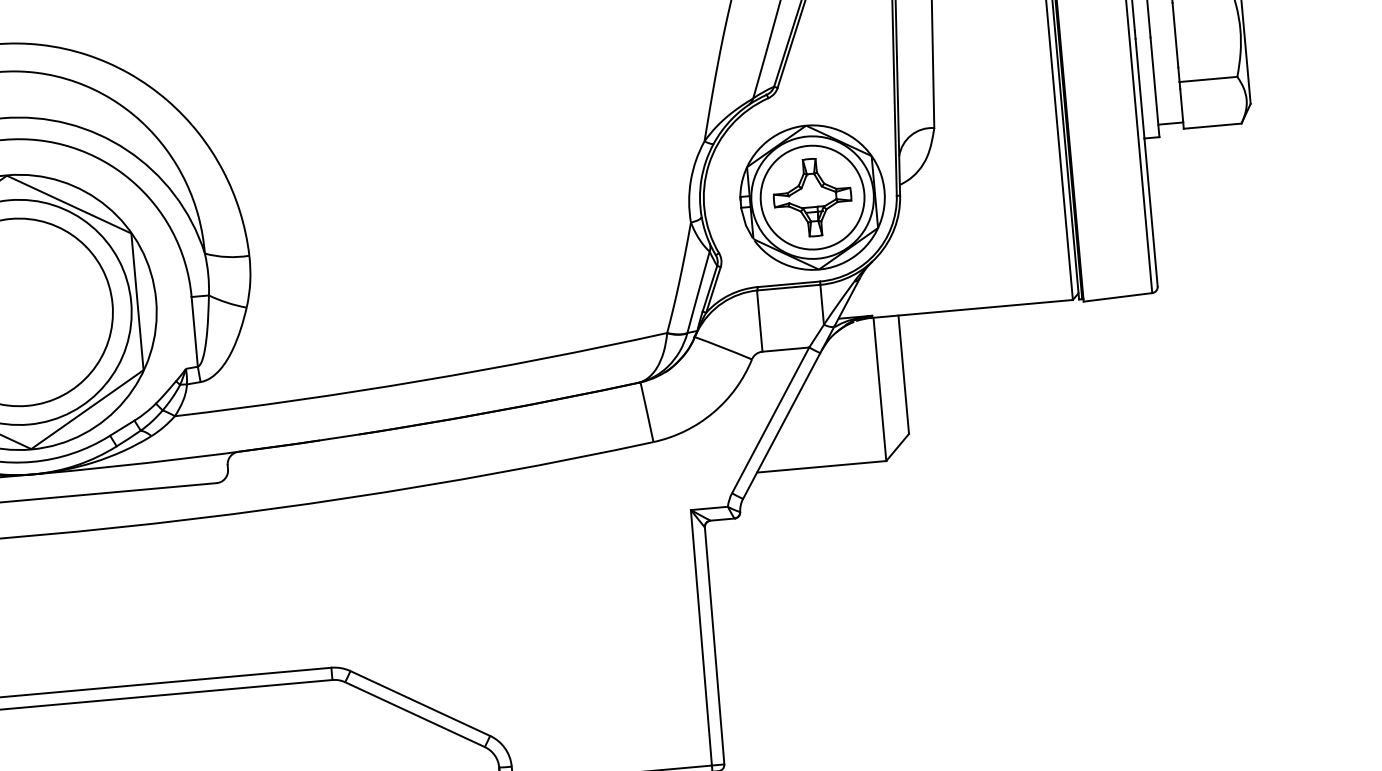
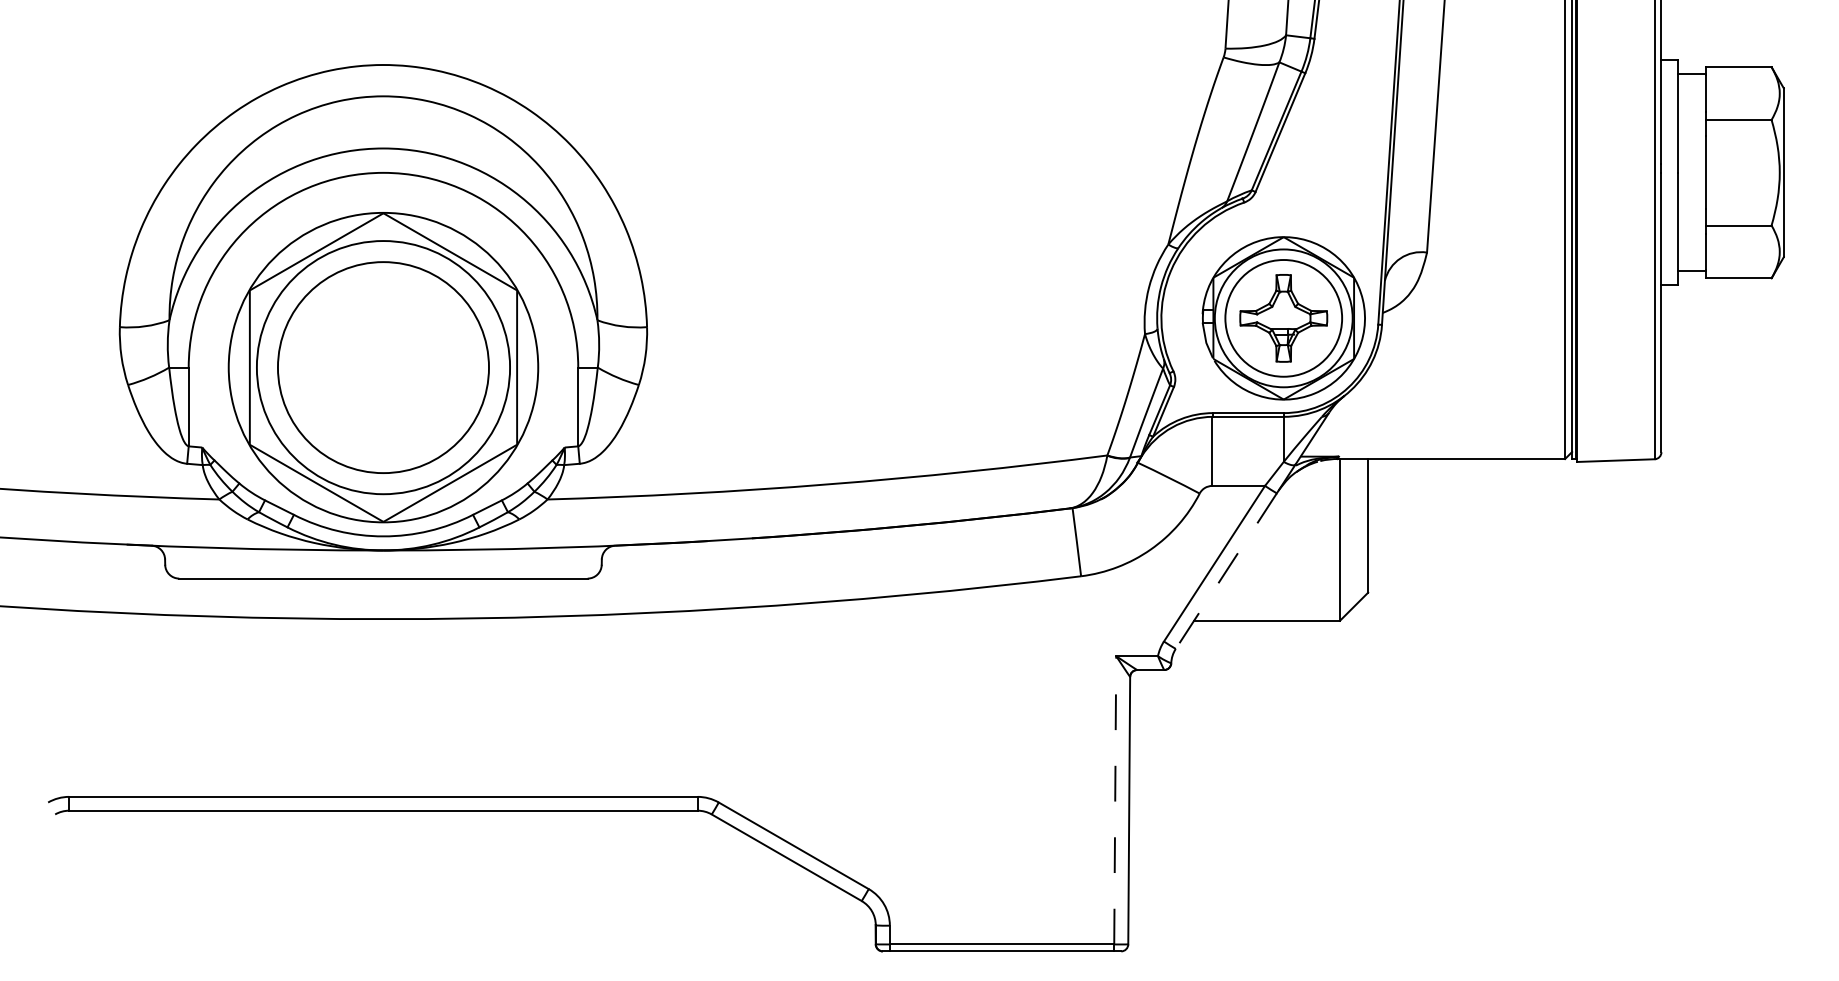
line: (781, 426) -> (1226, 571), solid -> dashed
line: (701, 637) -> (1115, 799), solid -> dashed

